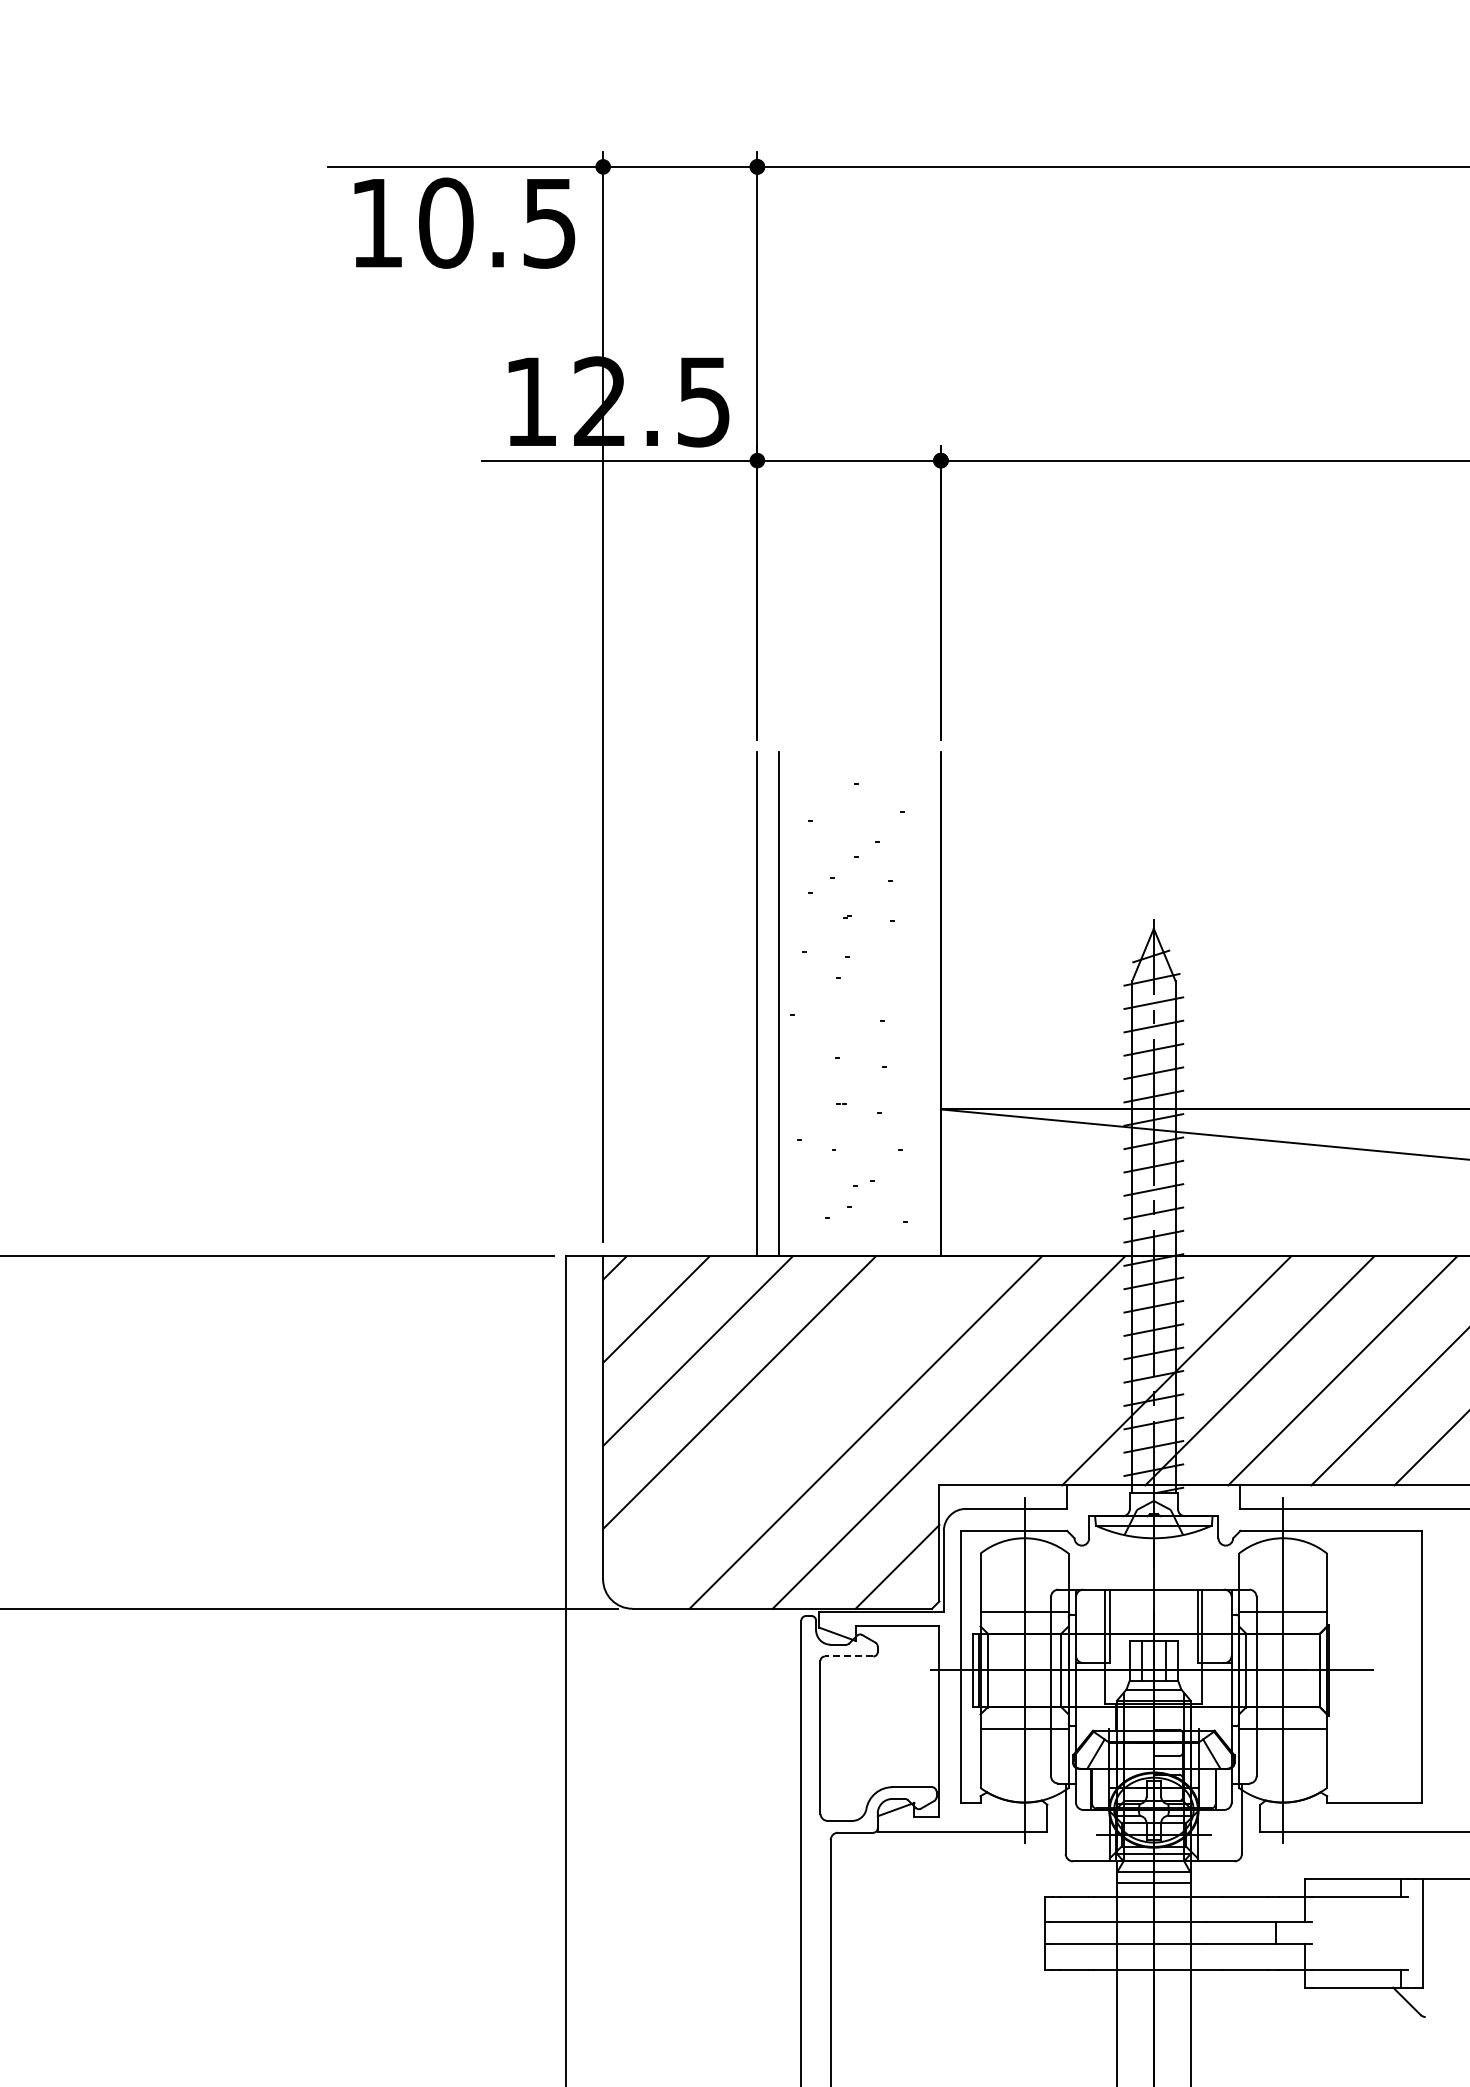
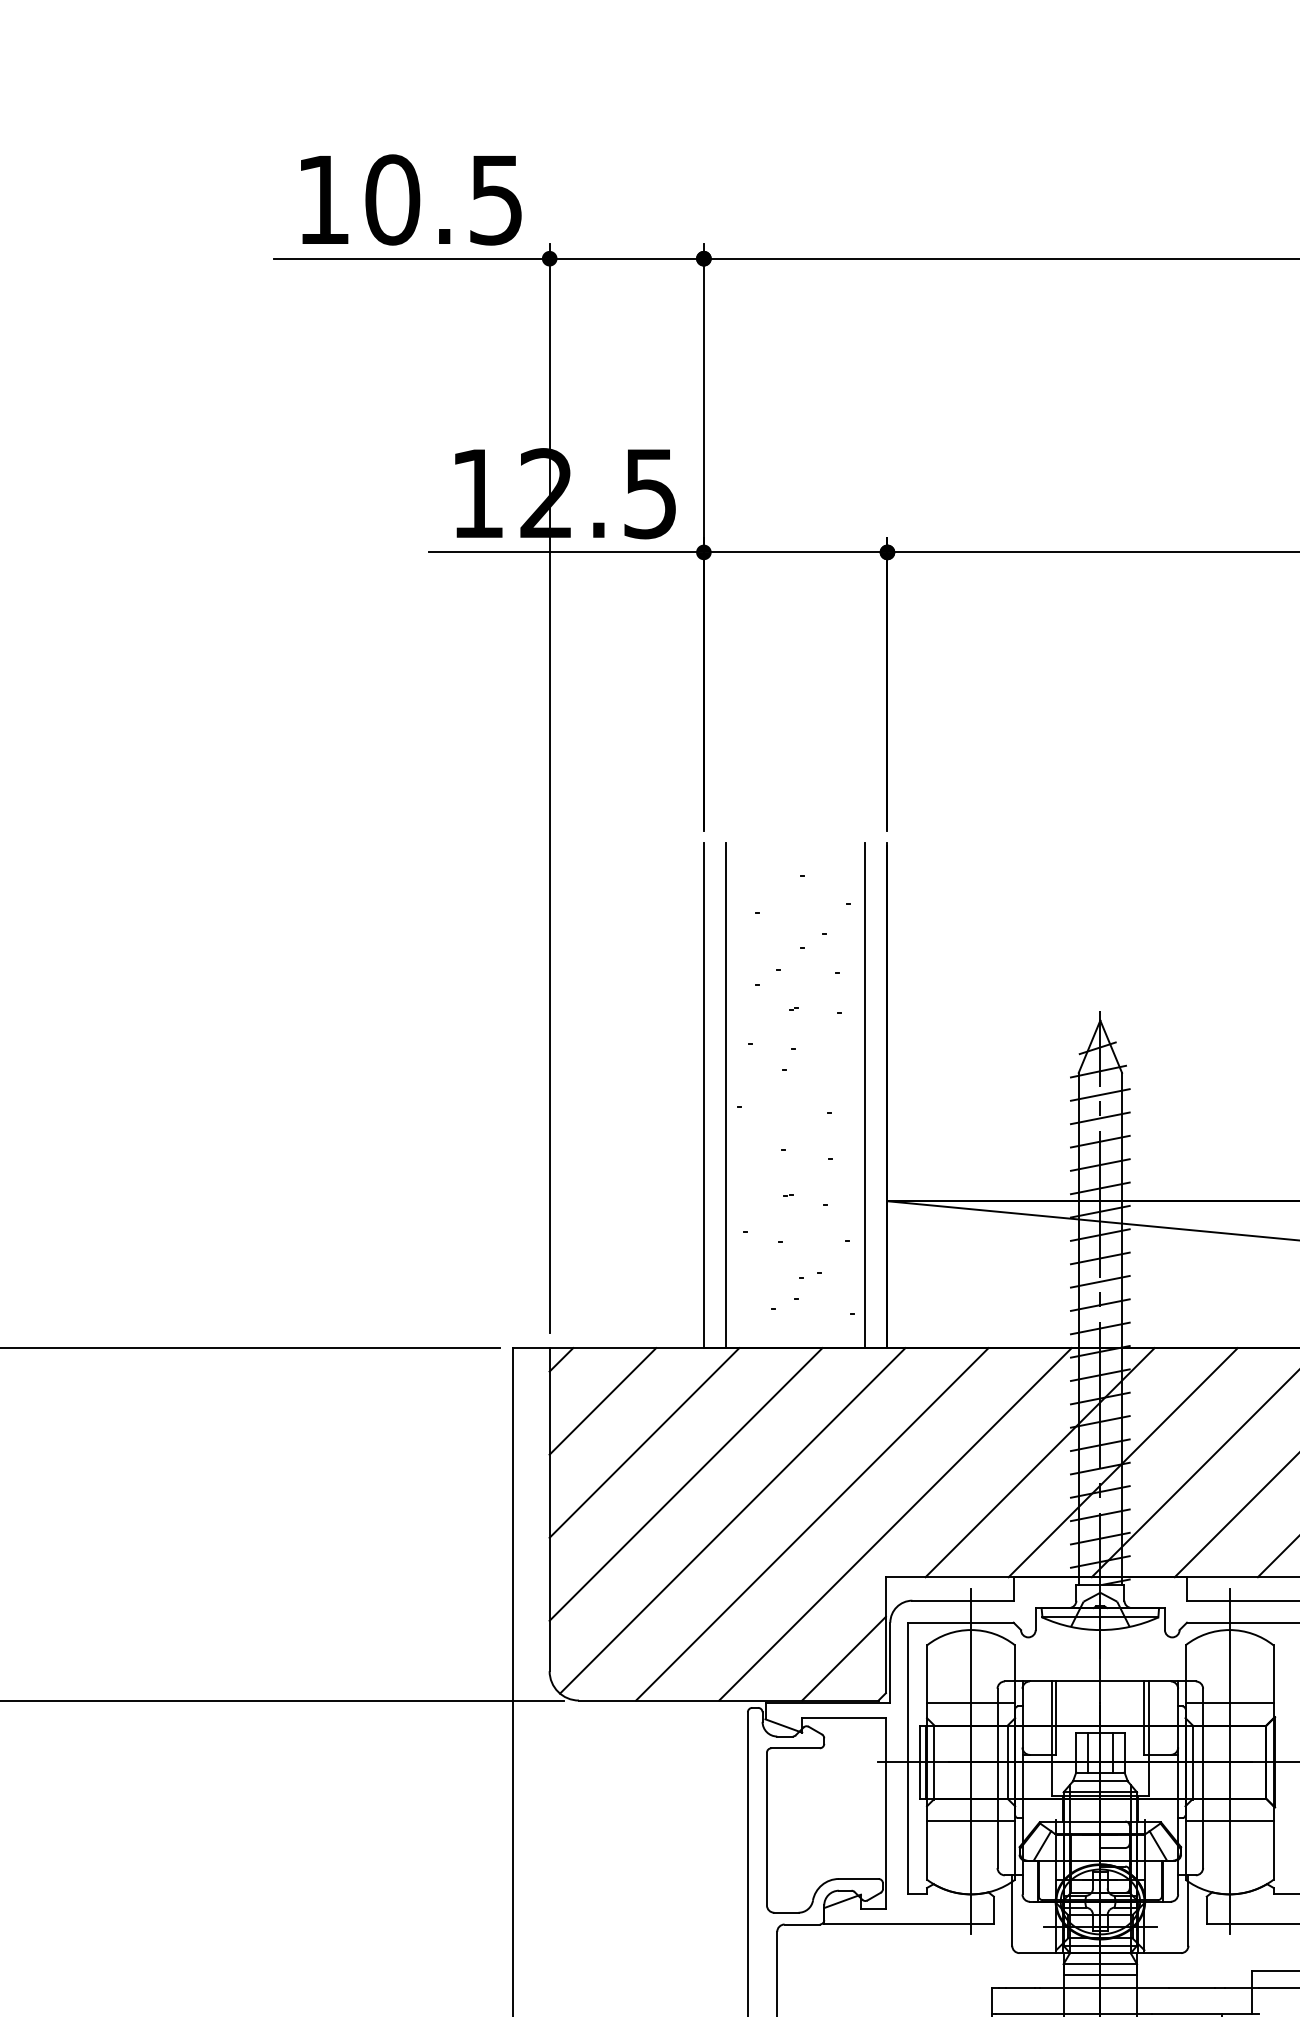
text: (464, 222) -> (411, 199), moved
line: (918, 1003) -> (865, 1095), added
line: (1093, 1370) -> (1040, 1462), added
line: (785, 1428) -> (732, 1520), added
line: (848, 1656) -> (795, 1748), dashed -> solid

